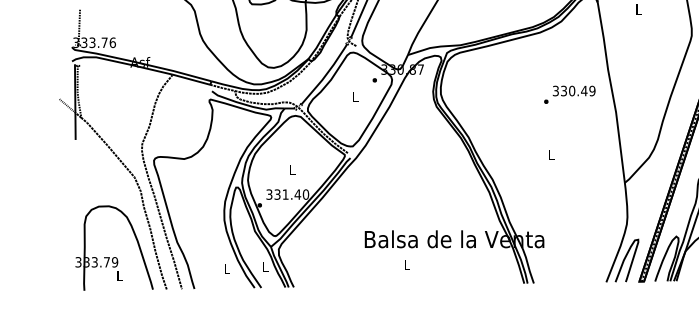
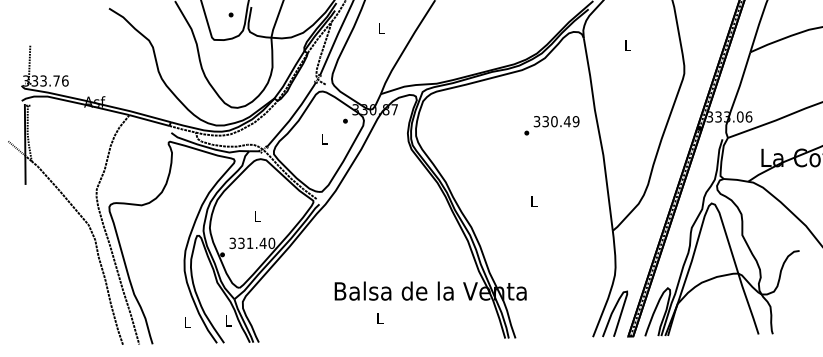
text: (569, 94) -> (551, 125), moved
part: (113, 257) -> (66, 310), removed

